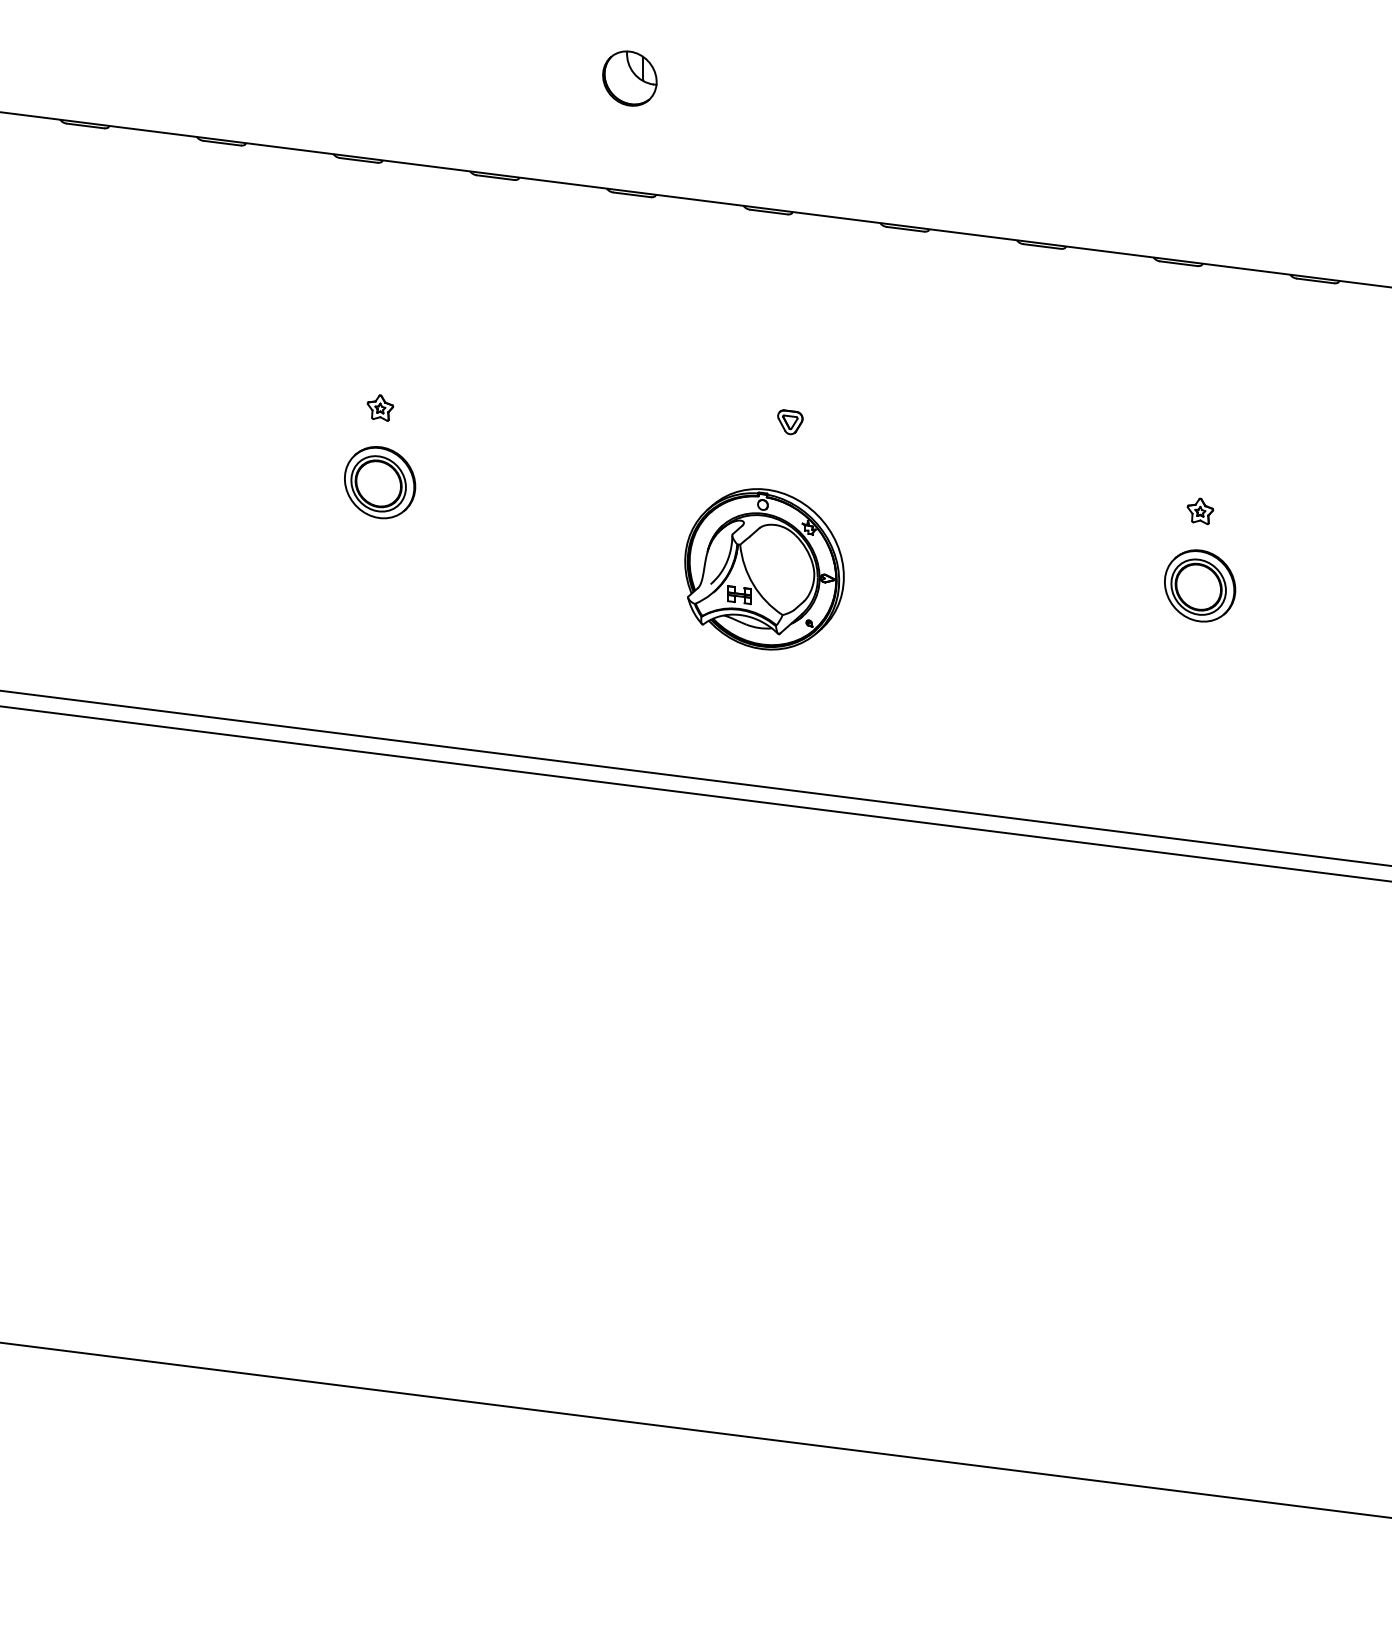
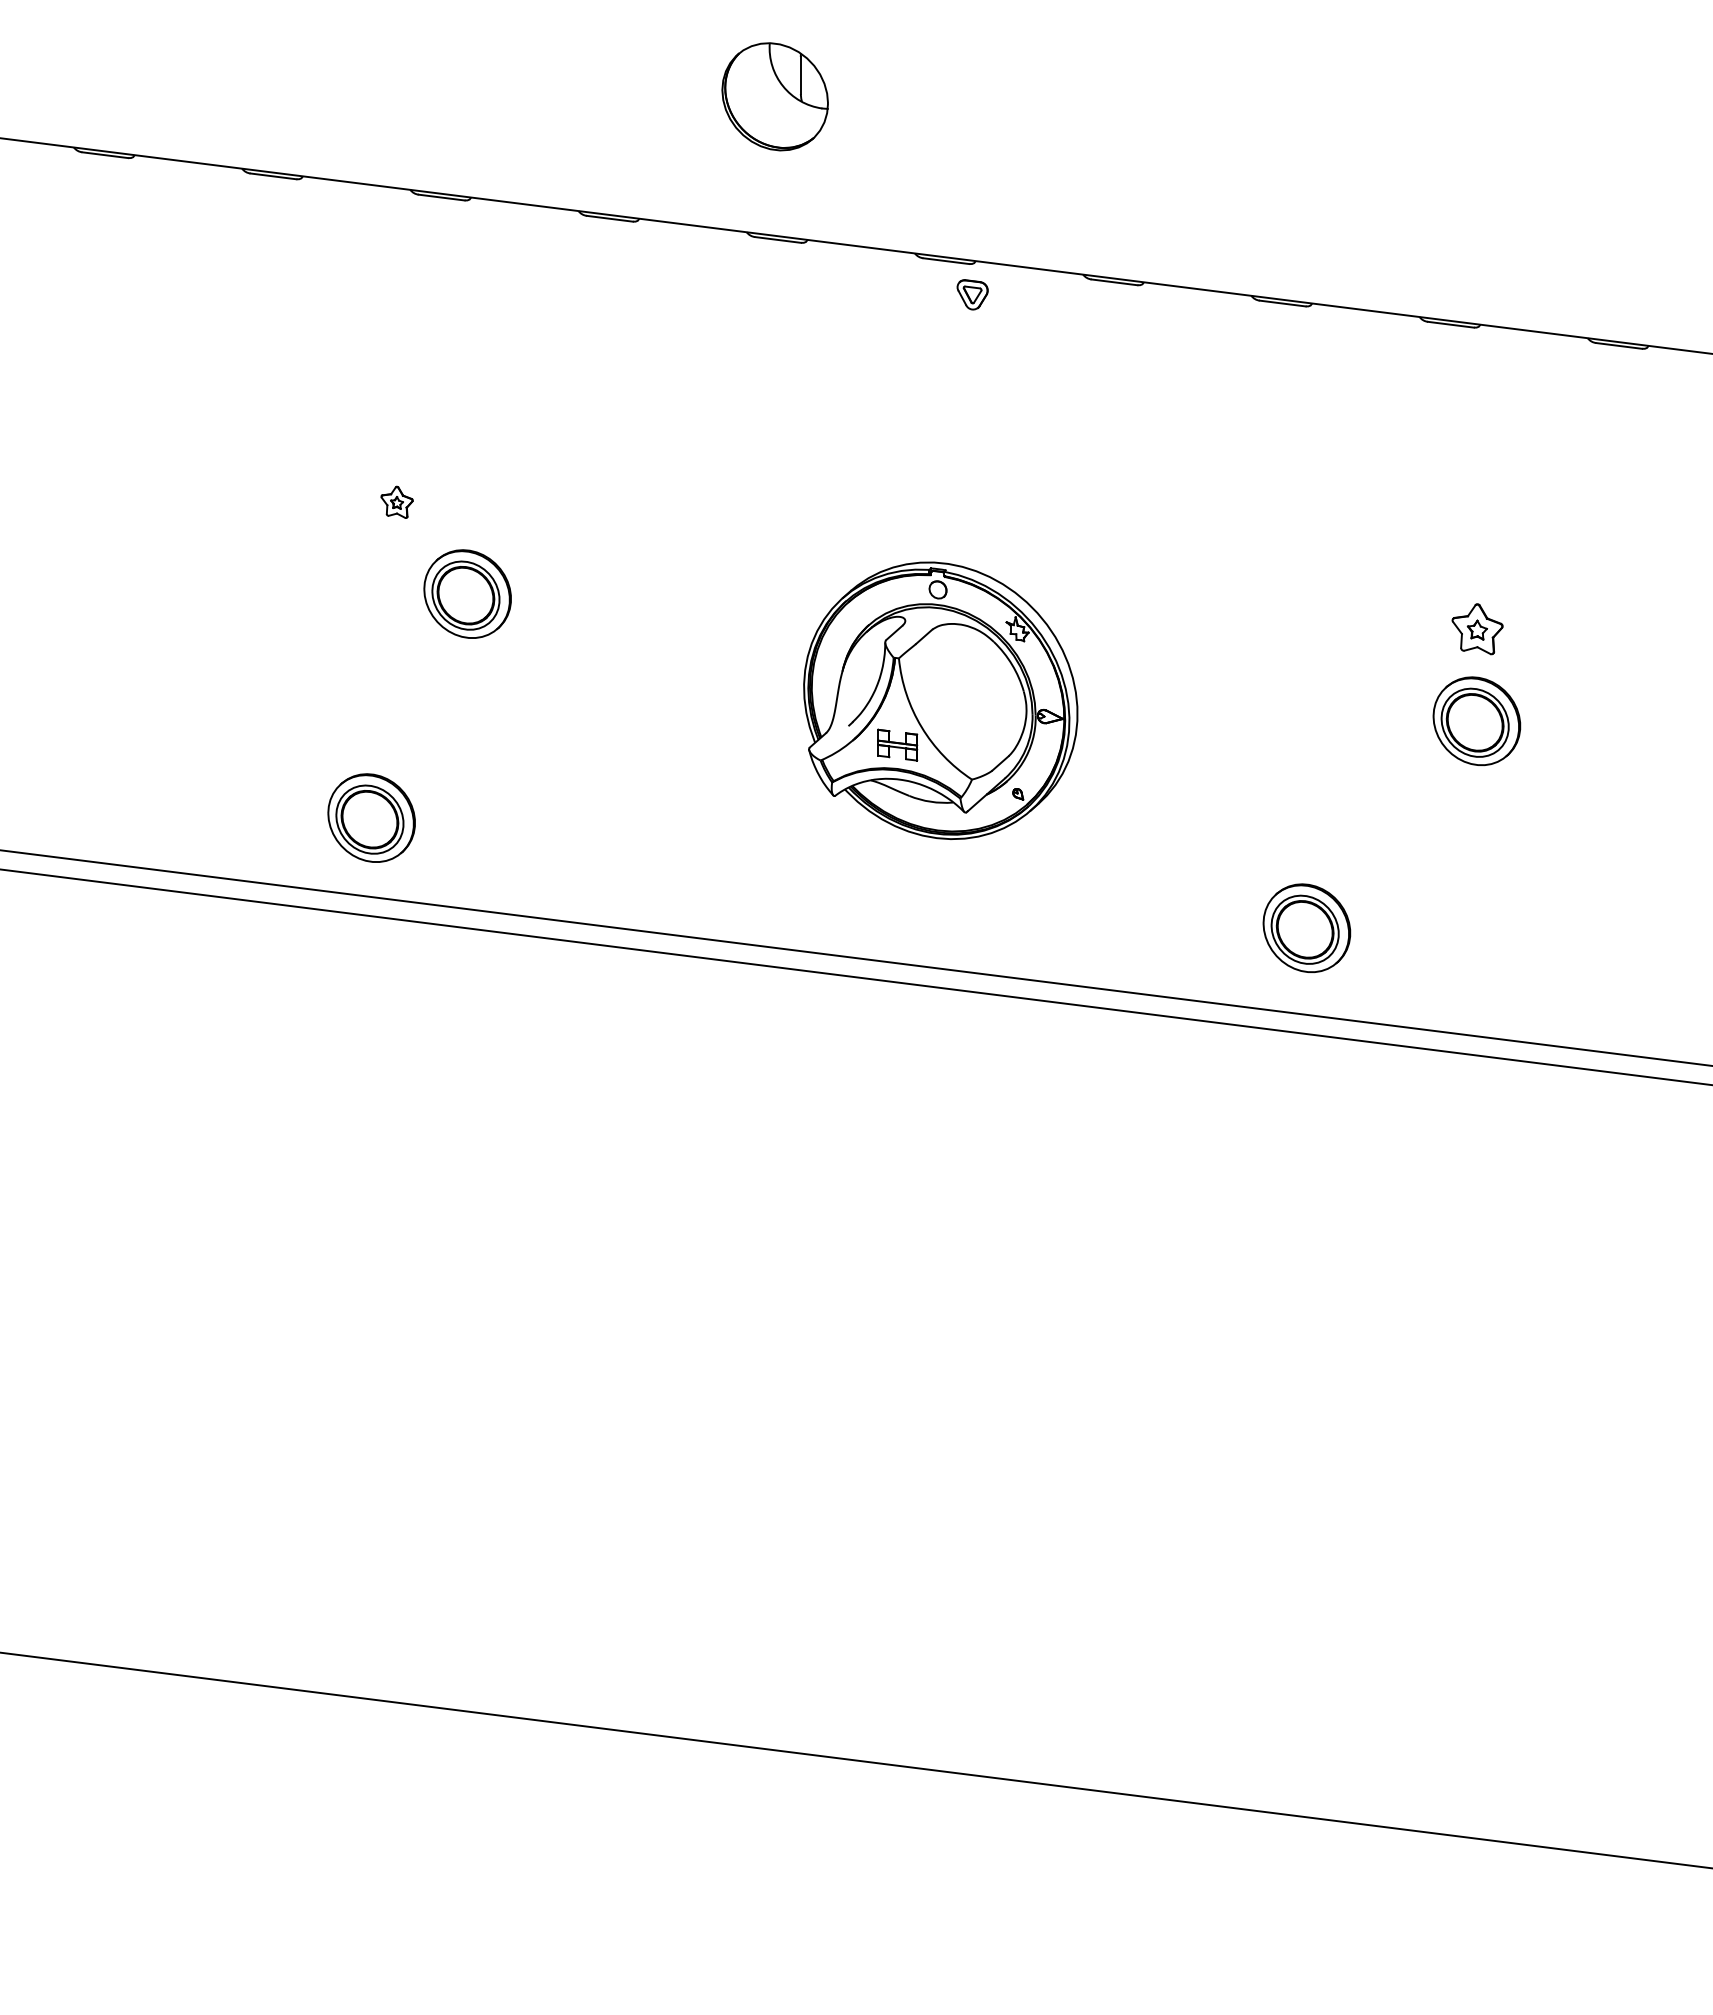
part: (629, 78) -> (774, 96), size x1.6
part: (379, 407) -> (396, 501), moved
part: (790, 422) -> (972, 294), moved
part: (1199, 511) -> (1476, 629), size x1.6
part: (764, 569) -> (940, 700), size x1.4
part: (301, 664) -> (371, 817), added
part: (1061, 753) -> (1306, 927), added

